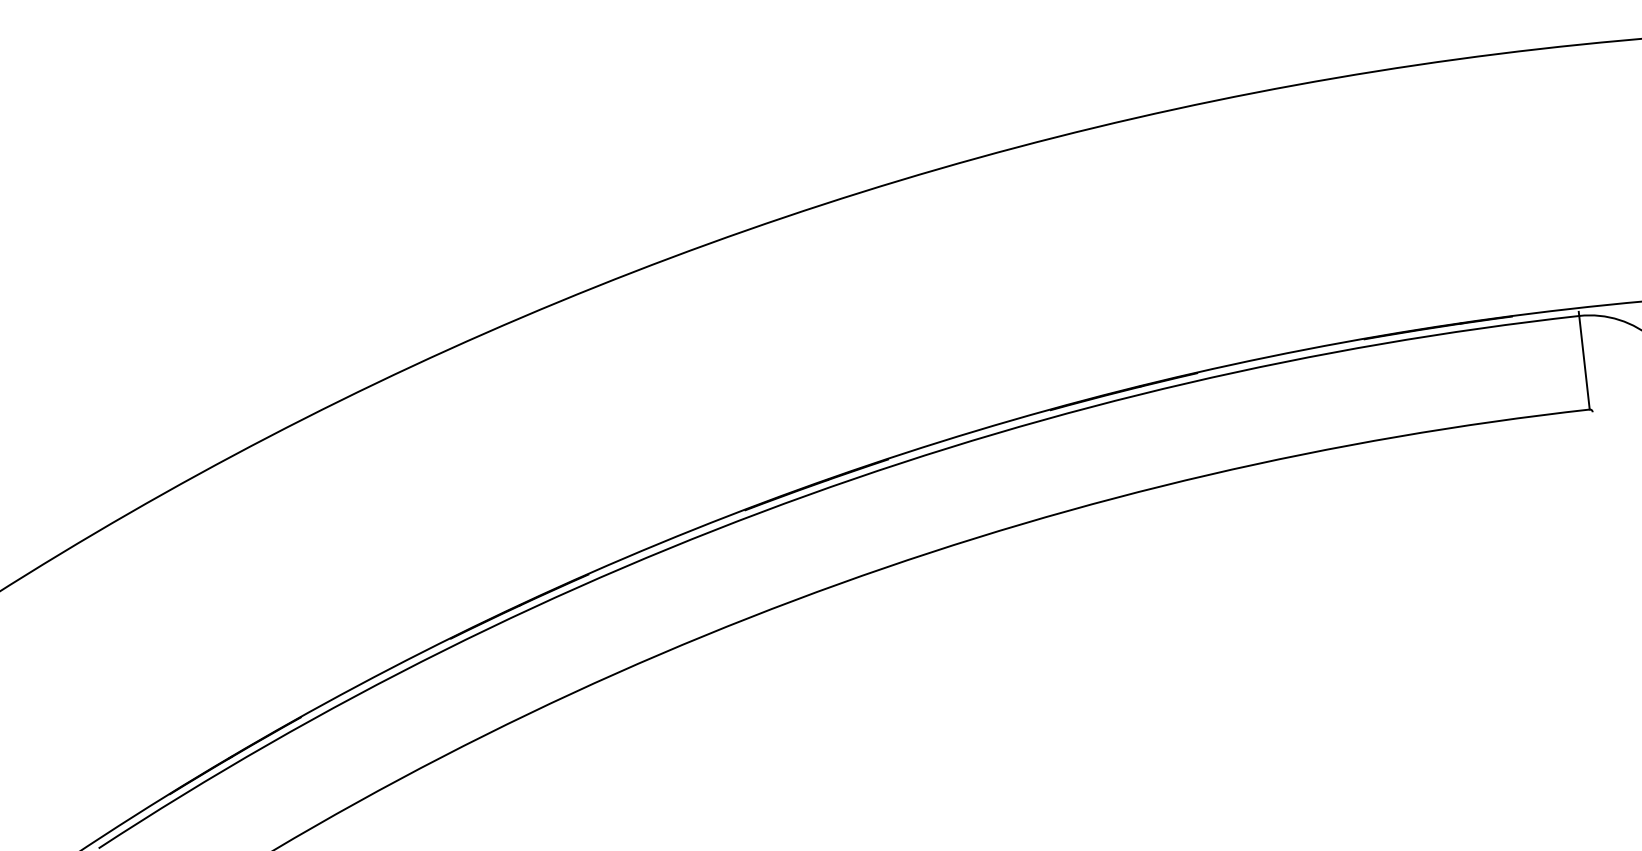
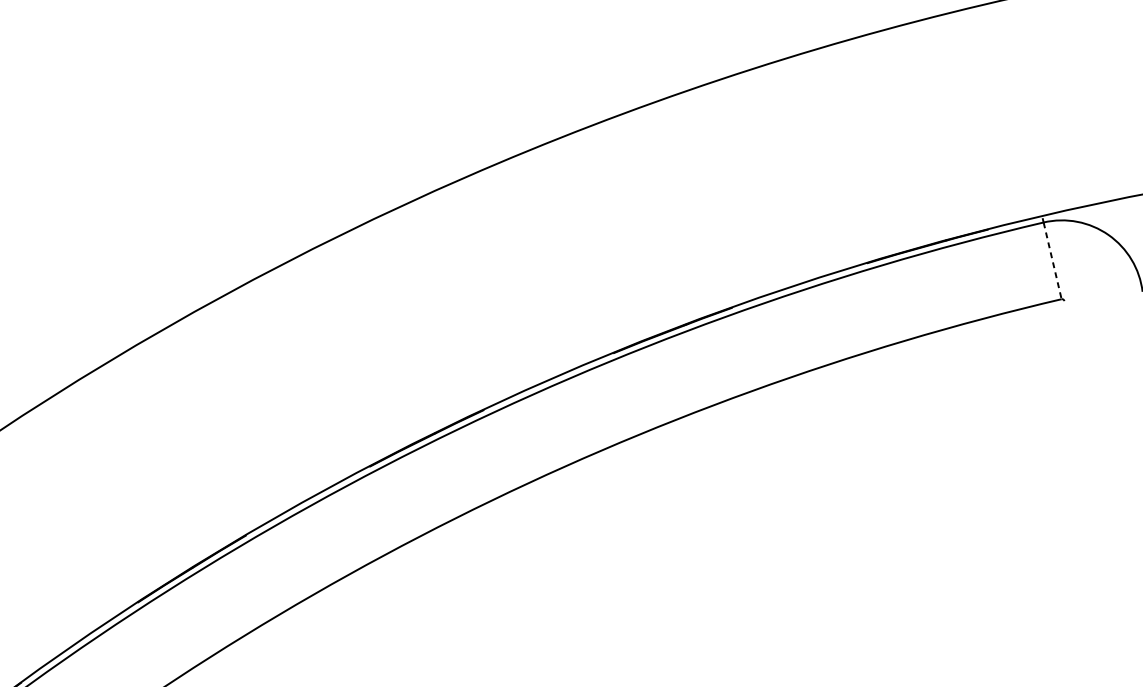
line: (1584, 363) -> (1052, 261), solid -> dashed

